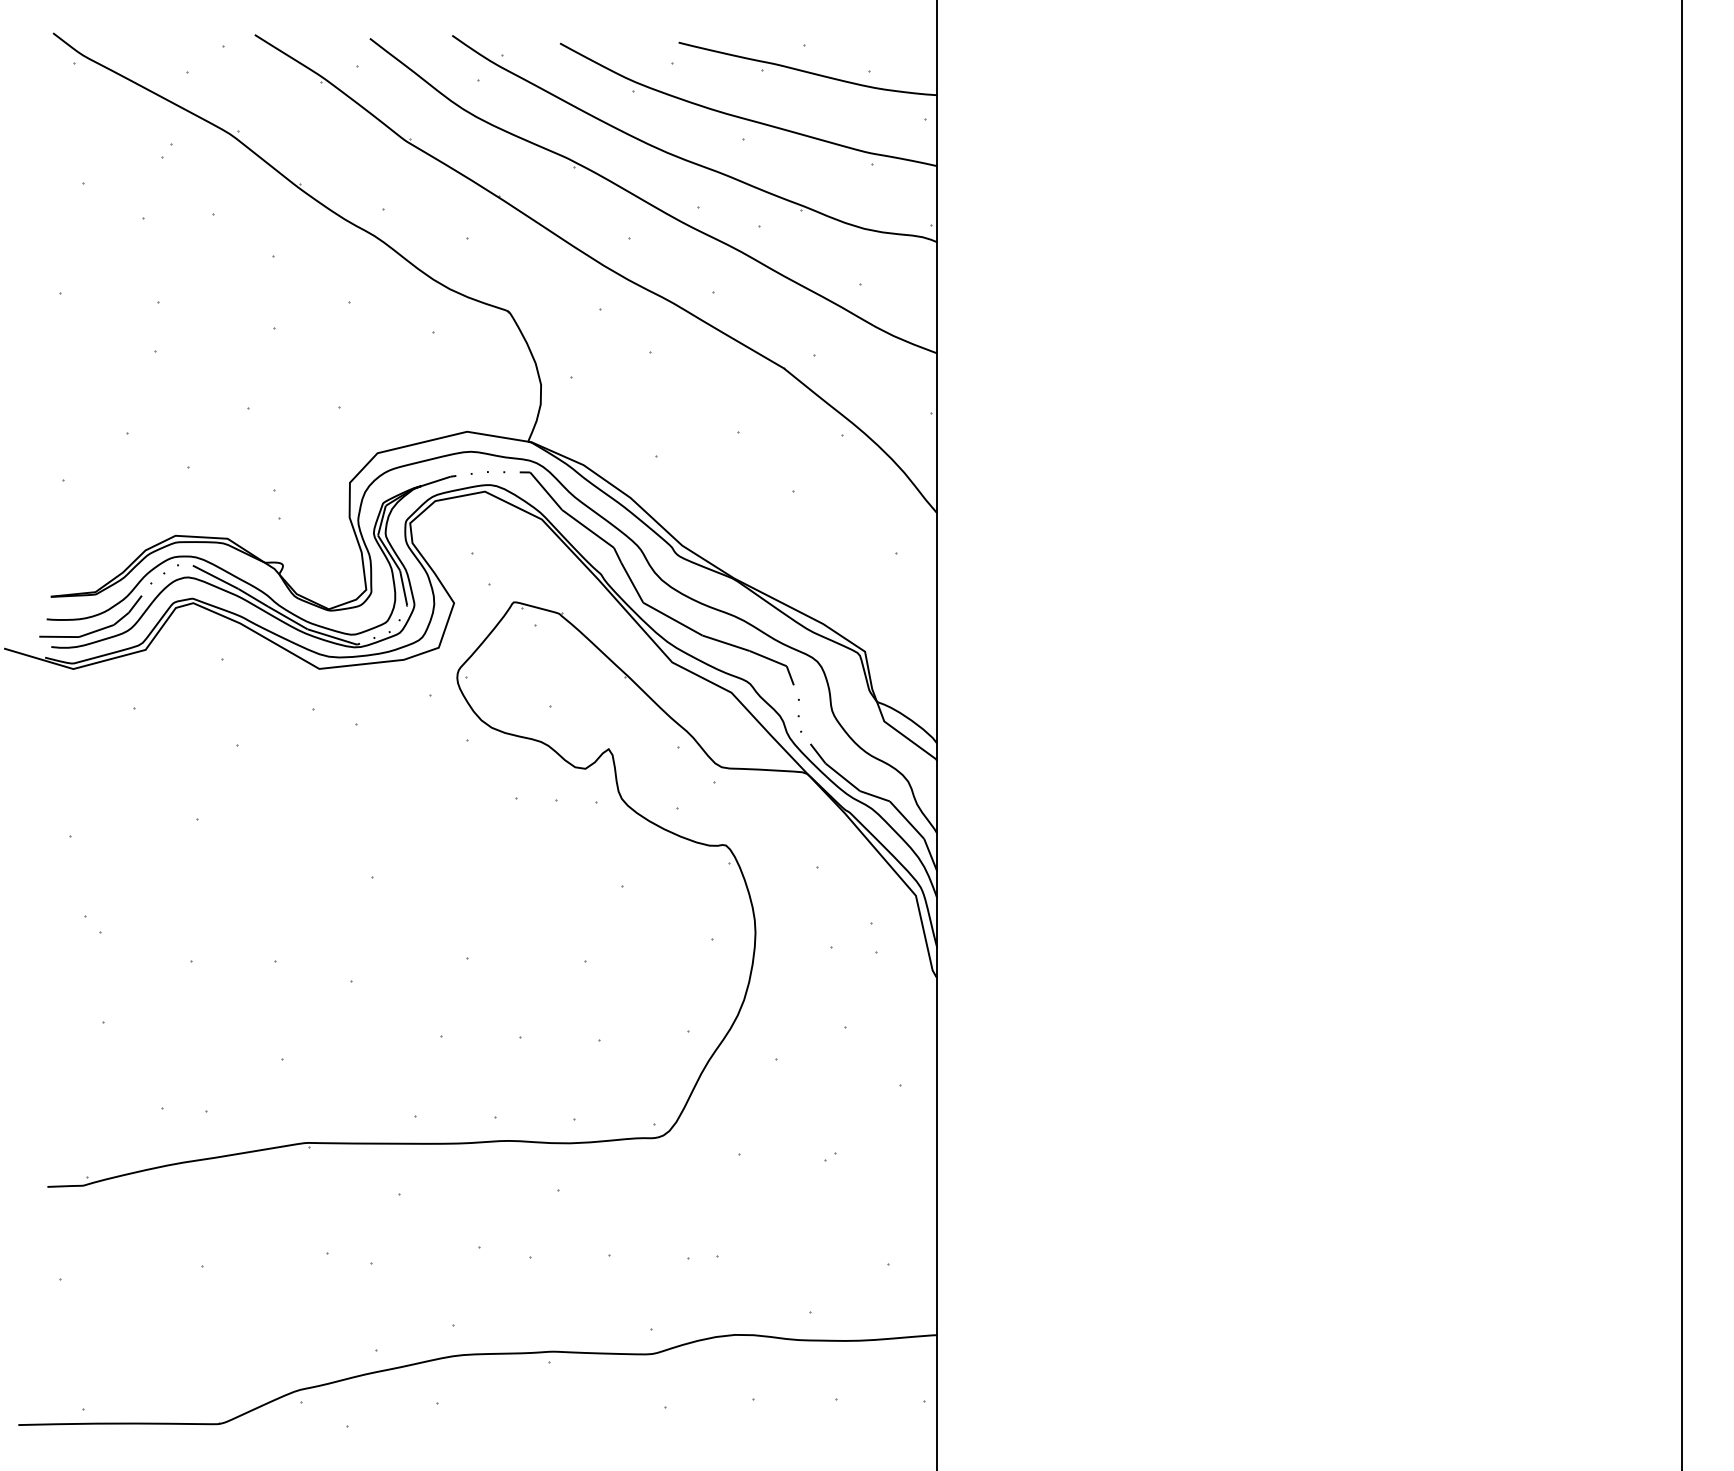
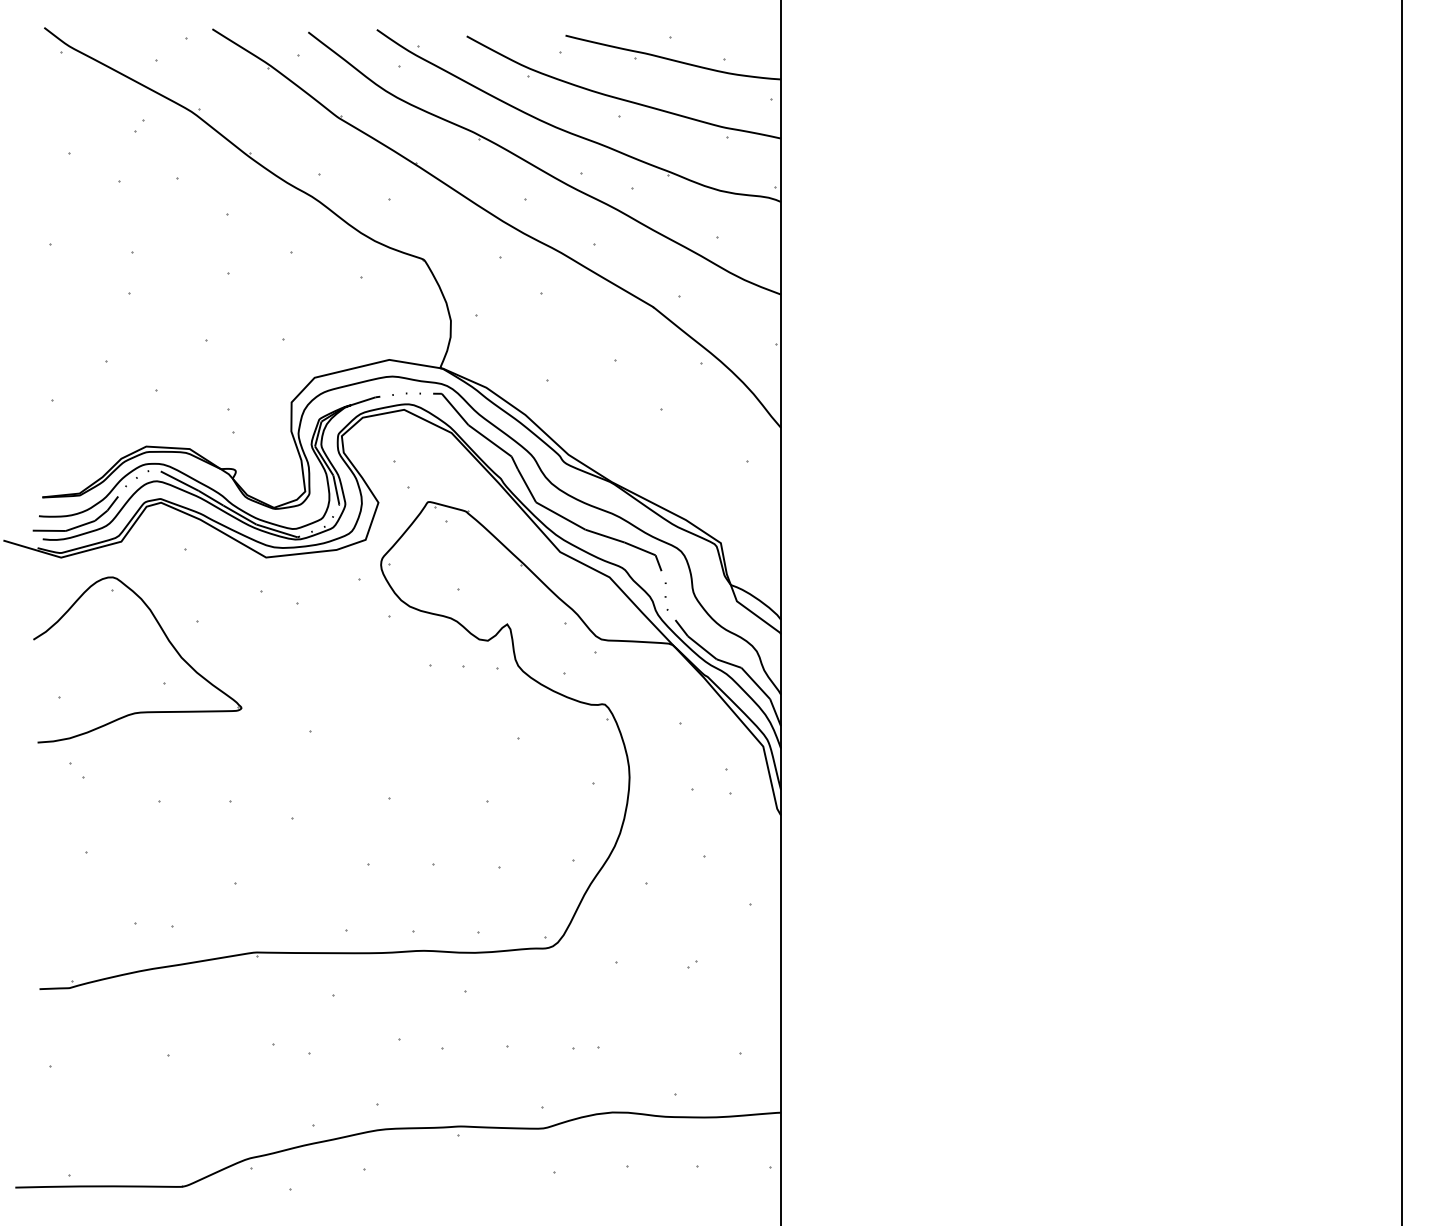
part: (202, 770) -> (168, 642), added

